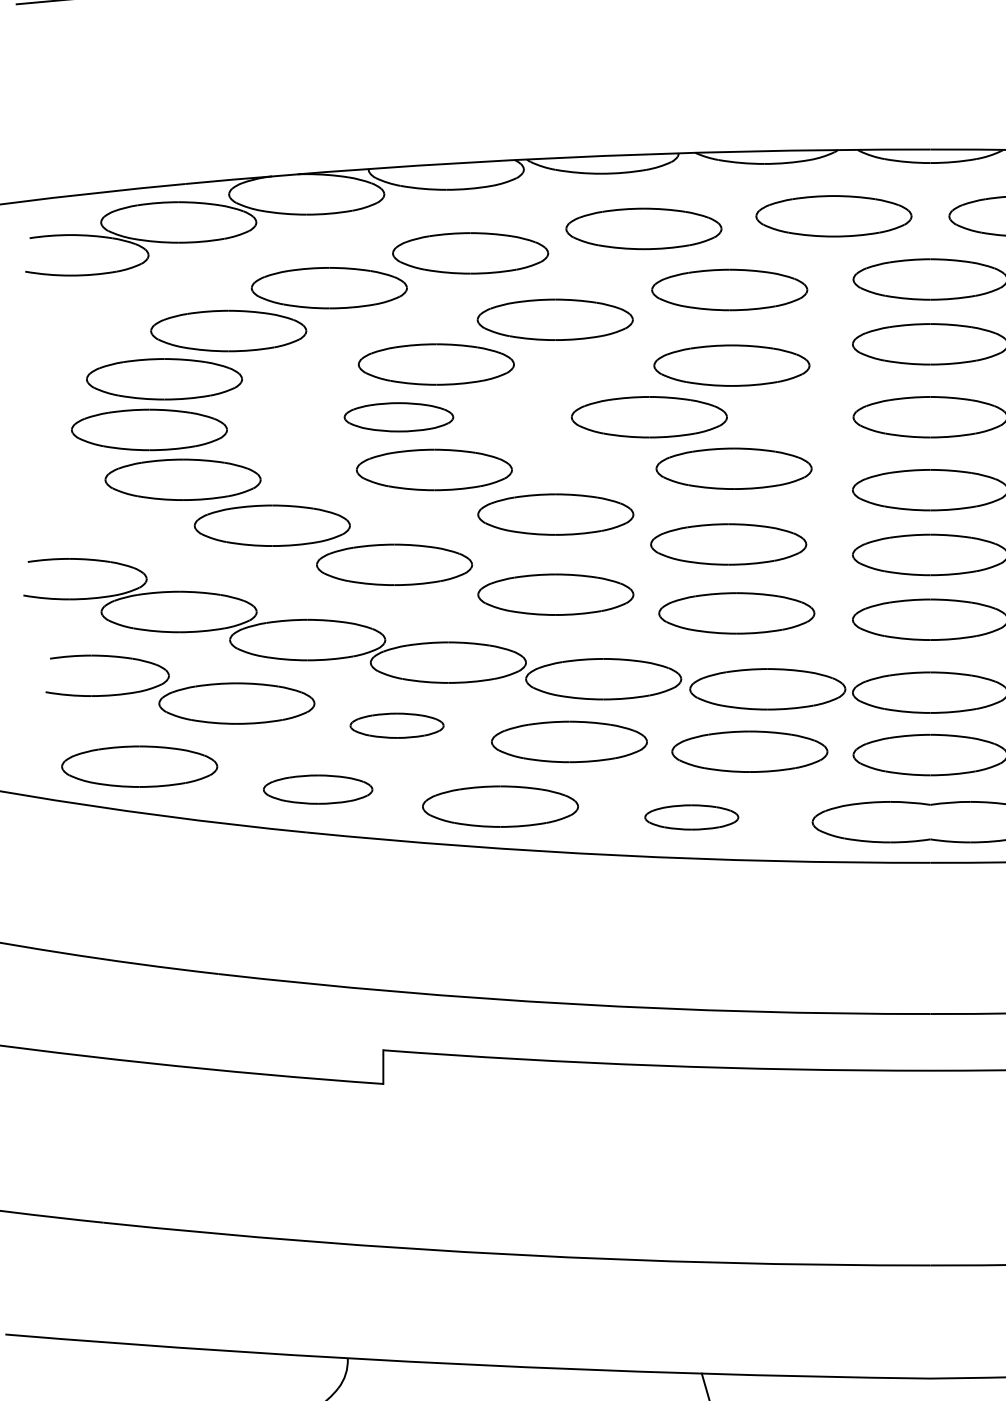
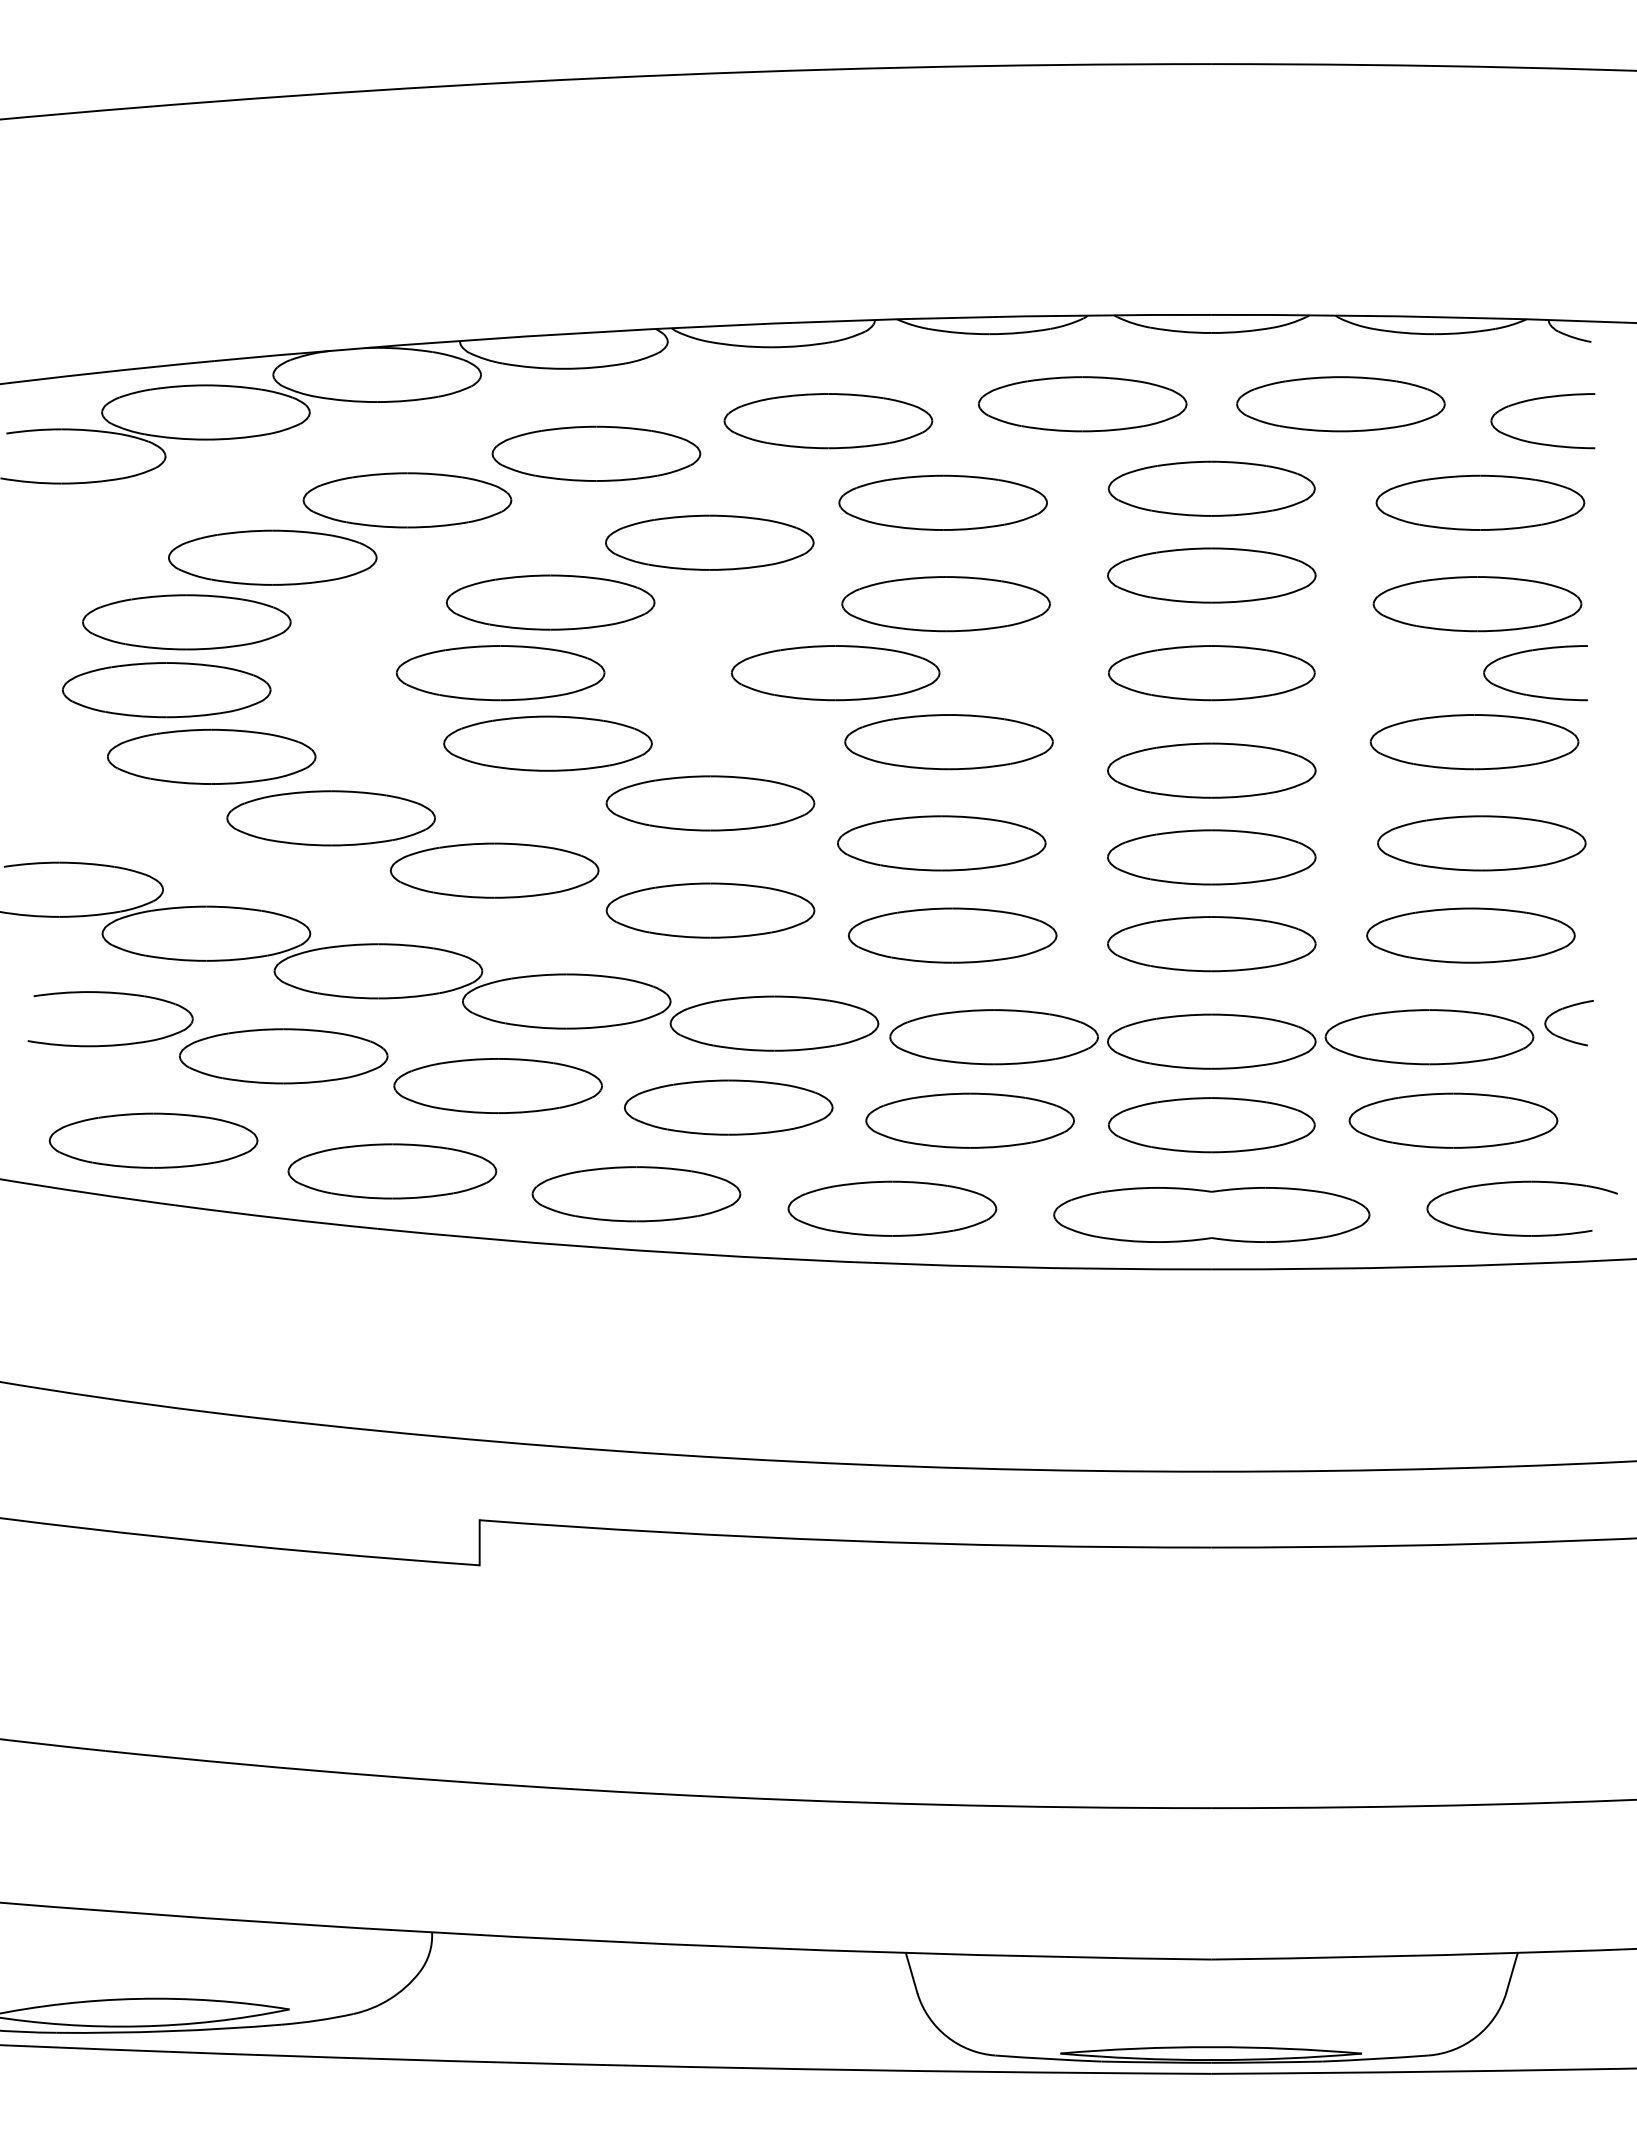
part: (398, 417) -> (500, 673), size x1.43
part: (396, 725) -> (497, 1085), size x1.67
part: (318, 789) -> (392, 1171), size x1.43
part: (691, 817) -> (892, 1208), size x1.67

